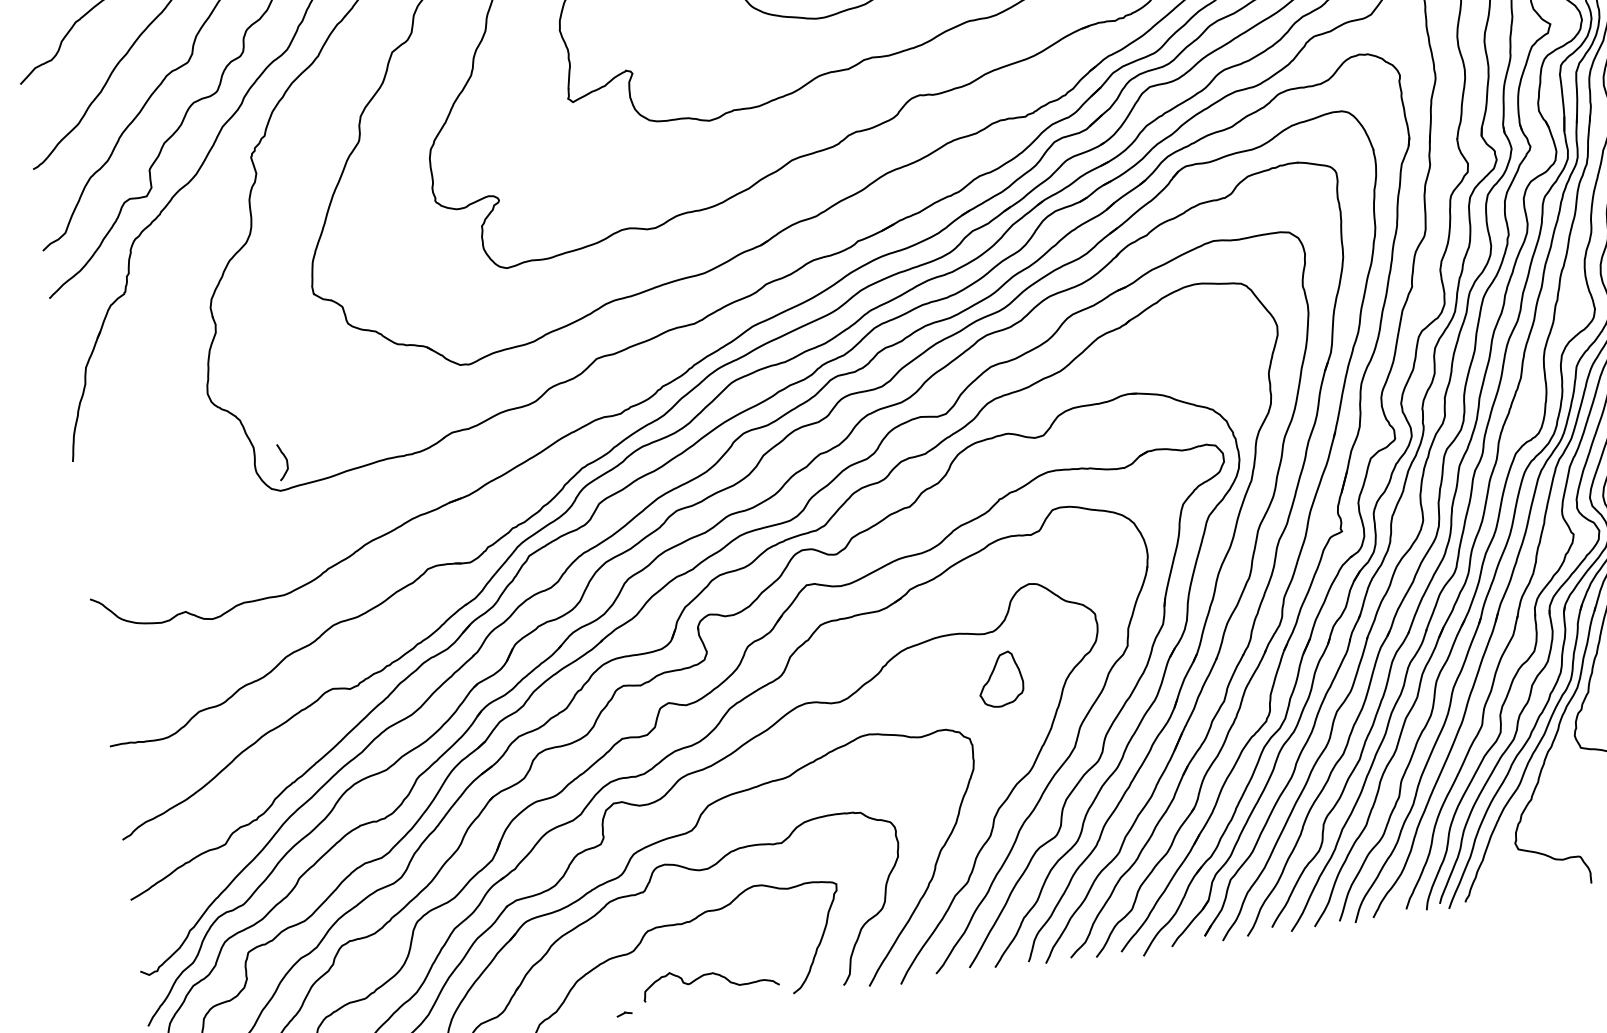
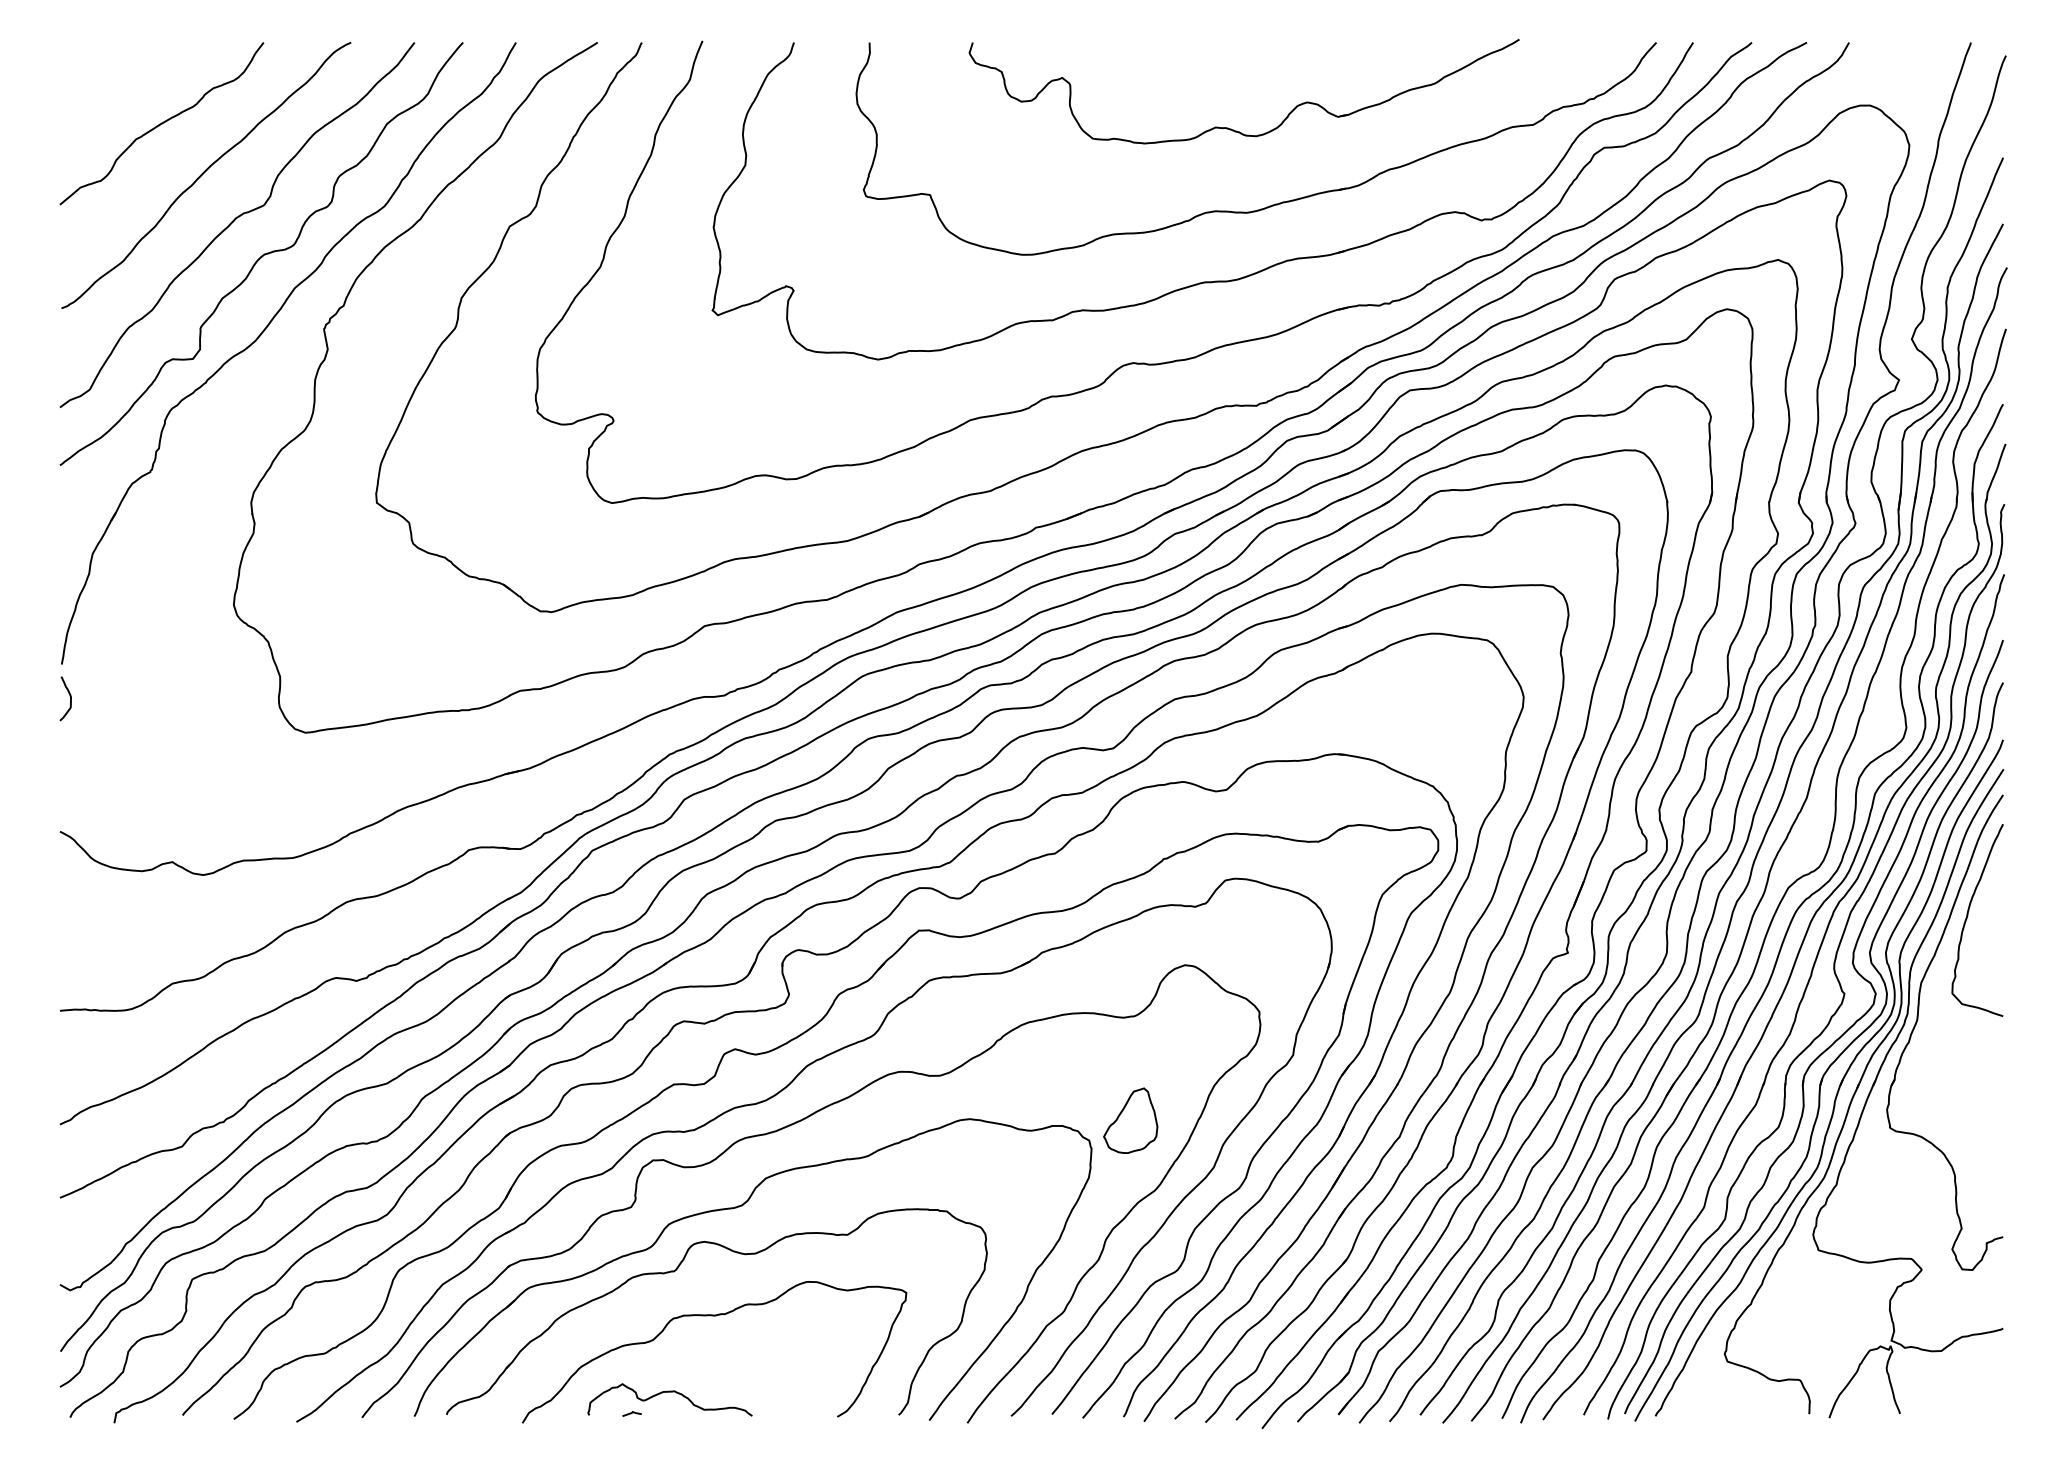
curve: (285, 459) -> (69, 696), moved
part: (1000, 679) -> (1130, 1120), moved
curve: (709, 974) -> (669, 1392), moved

